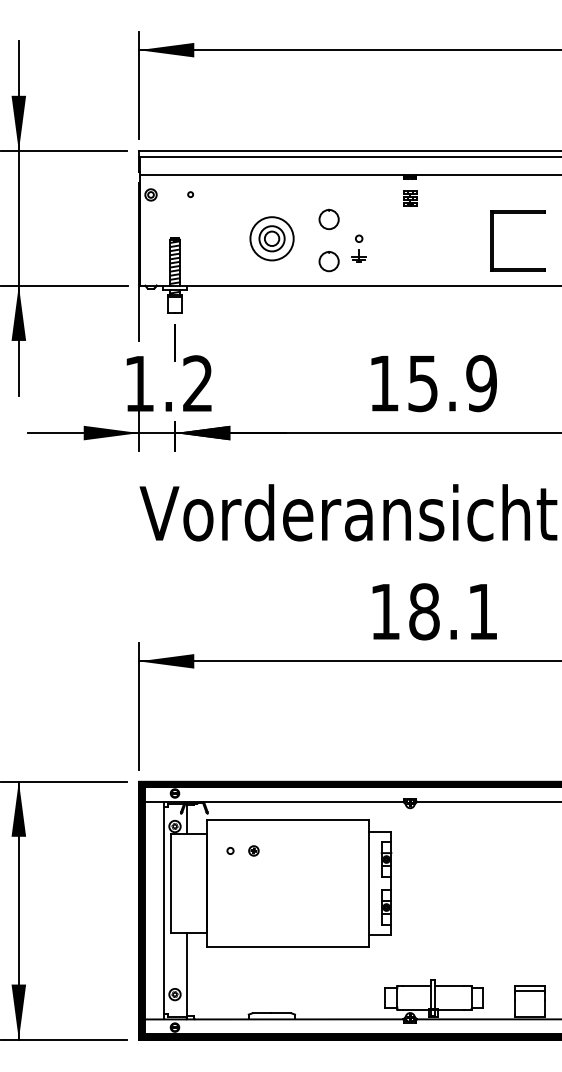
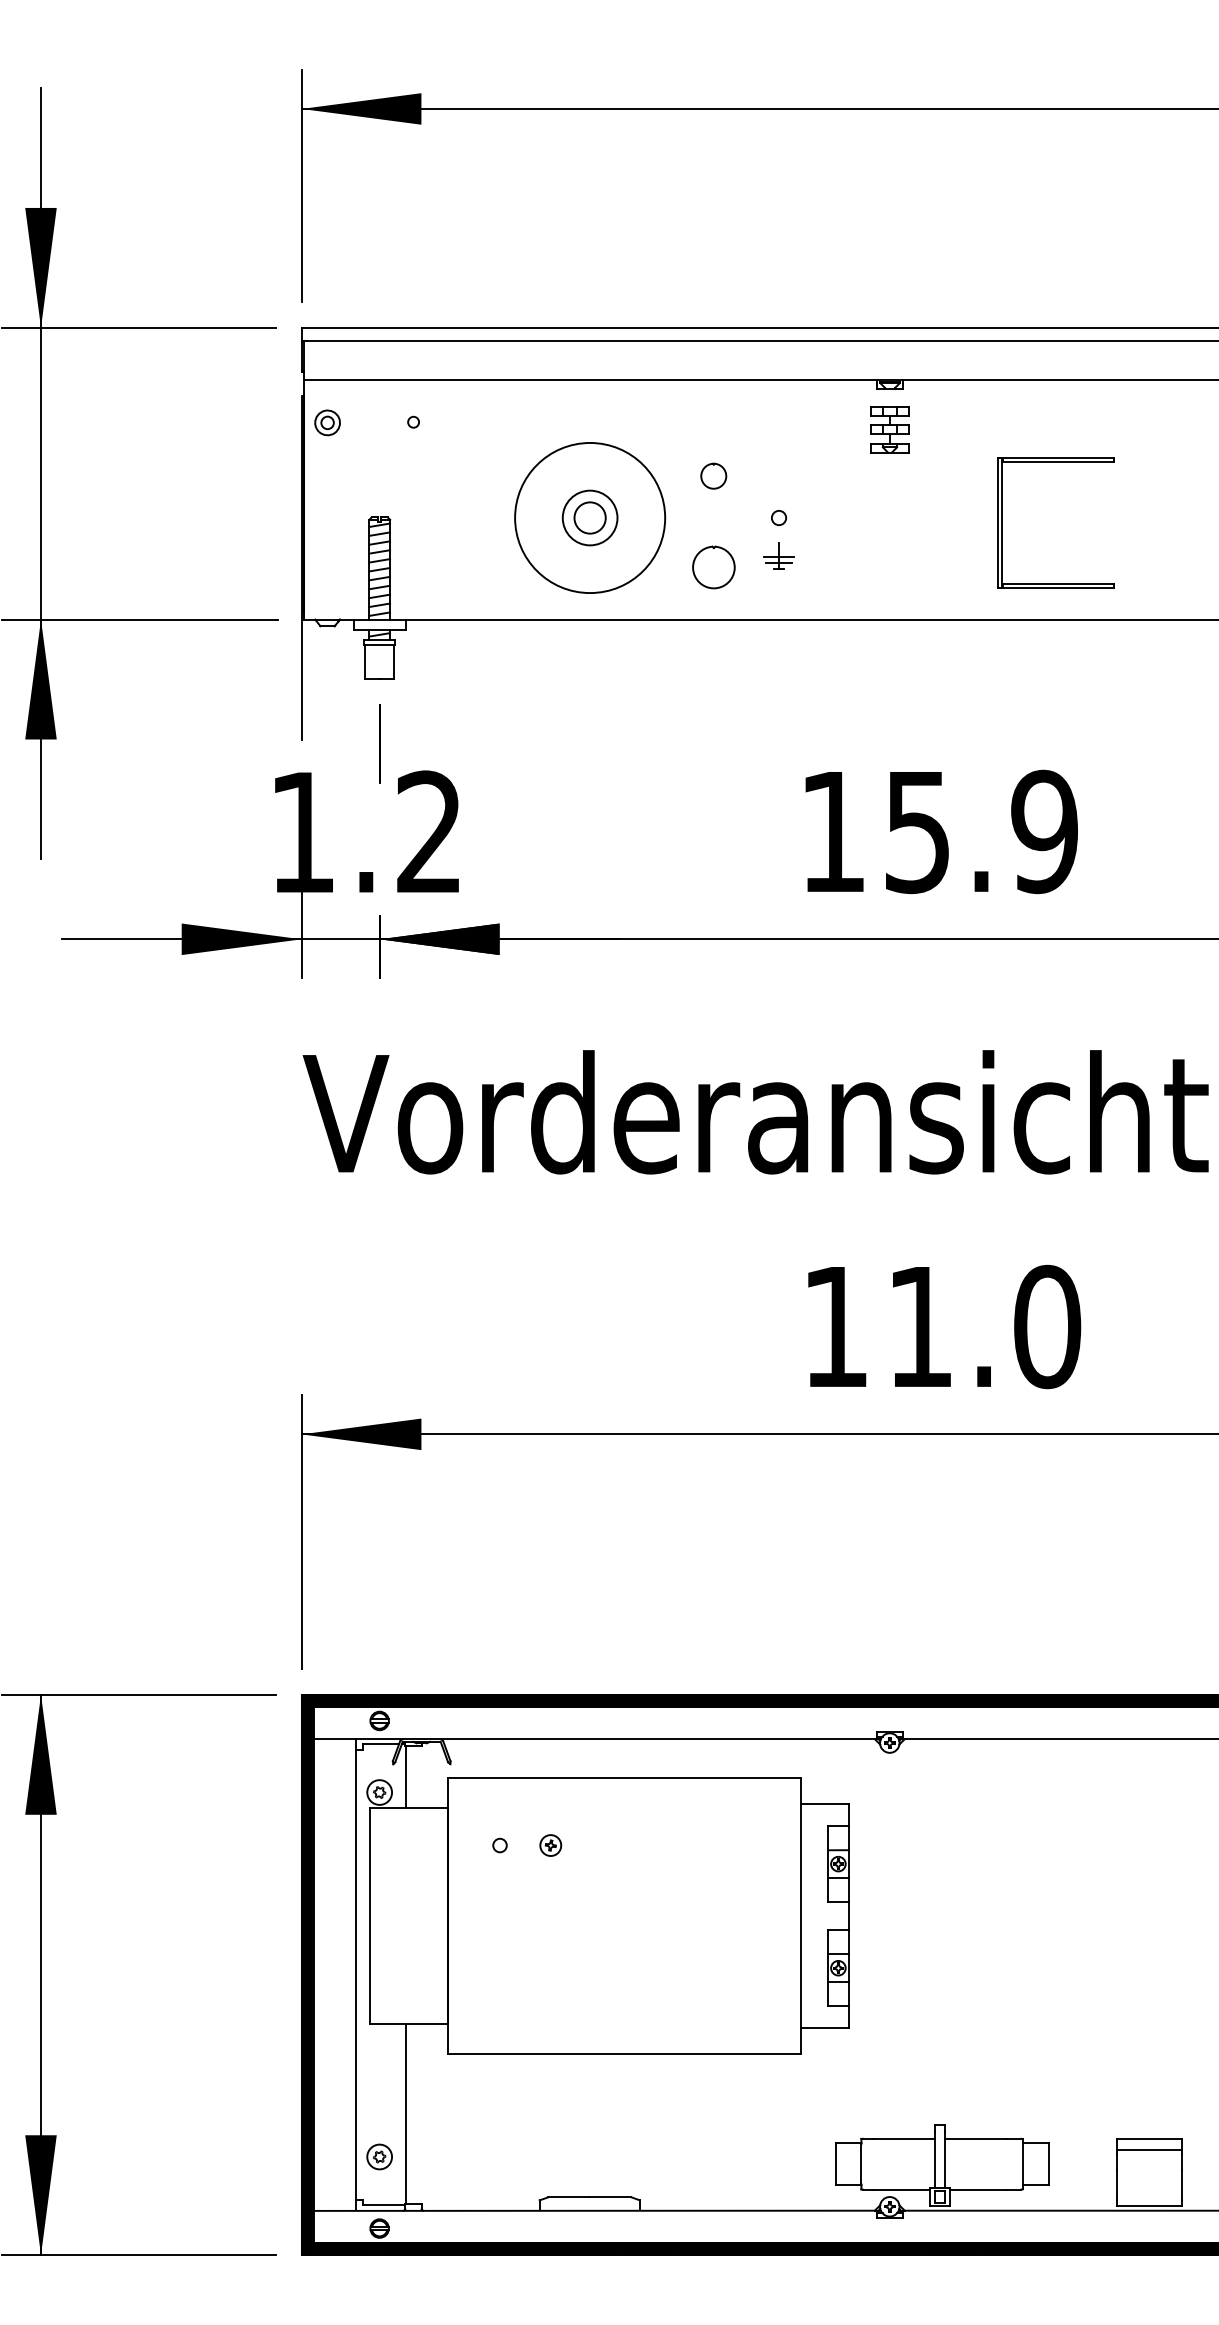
part: (410, 198) -> (890, 430), size x1.4
part: (328, 219) -> (712, 476), size x0.6
circle: (271, 238) -> (588, 517), size x1.6
part: (493, 240) -> (1003, 521), moved
text: (453, 611) -> (983, 1326), 18.1 -> 11.0

